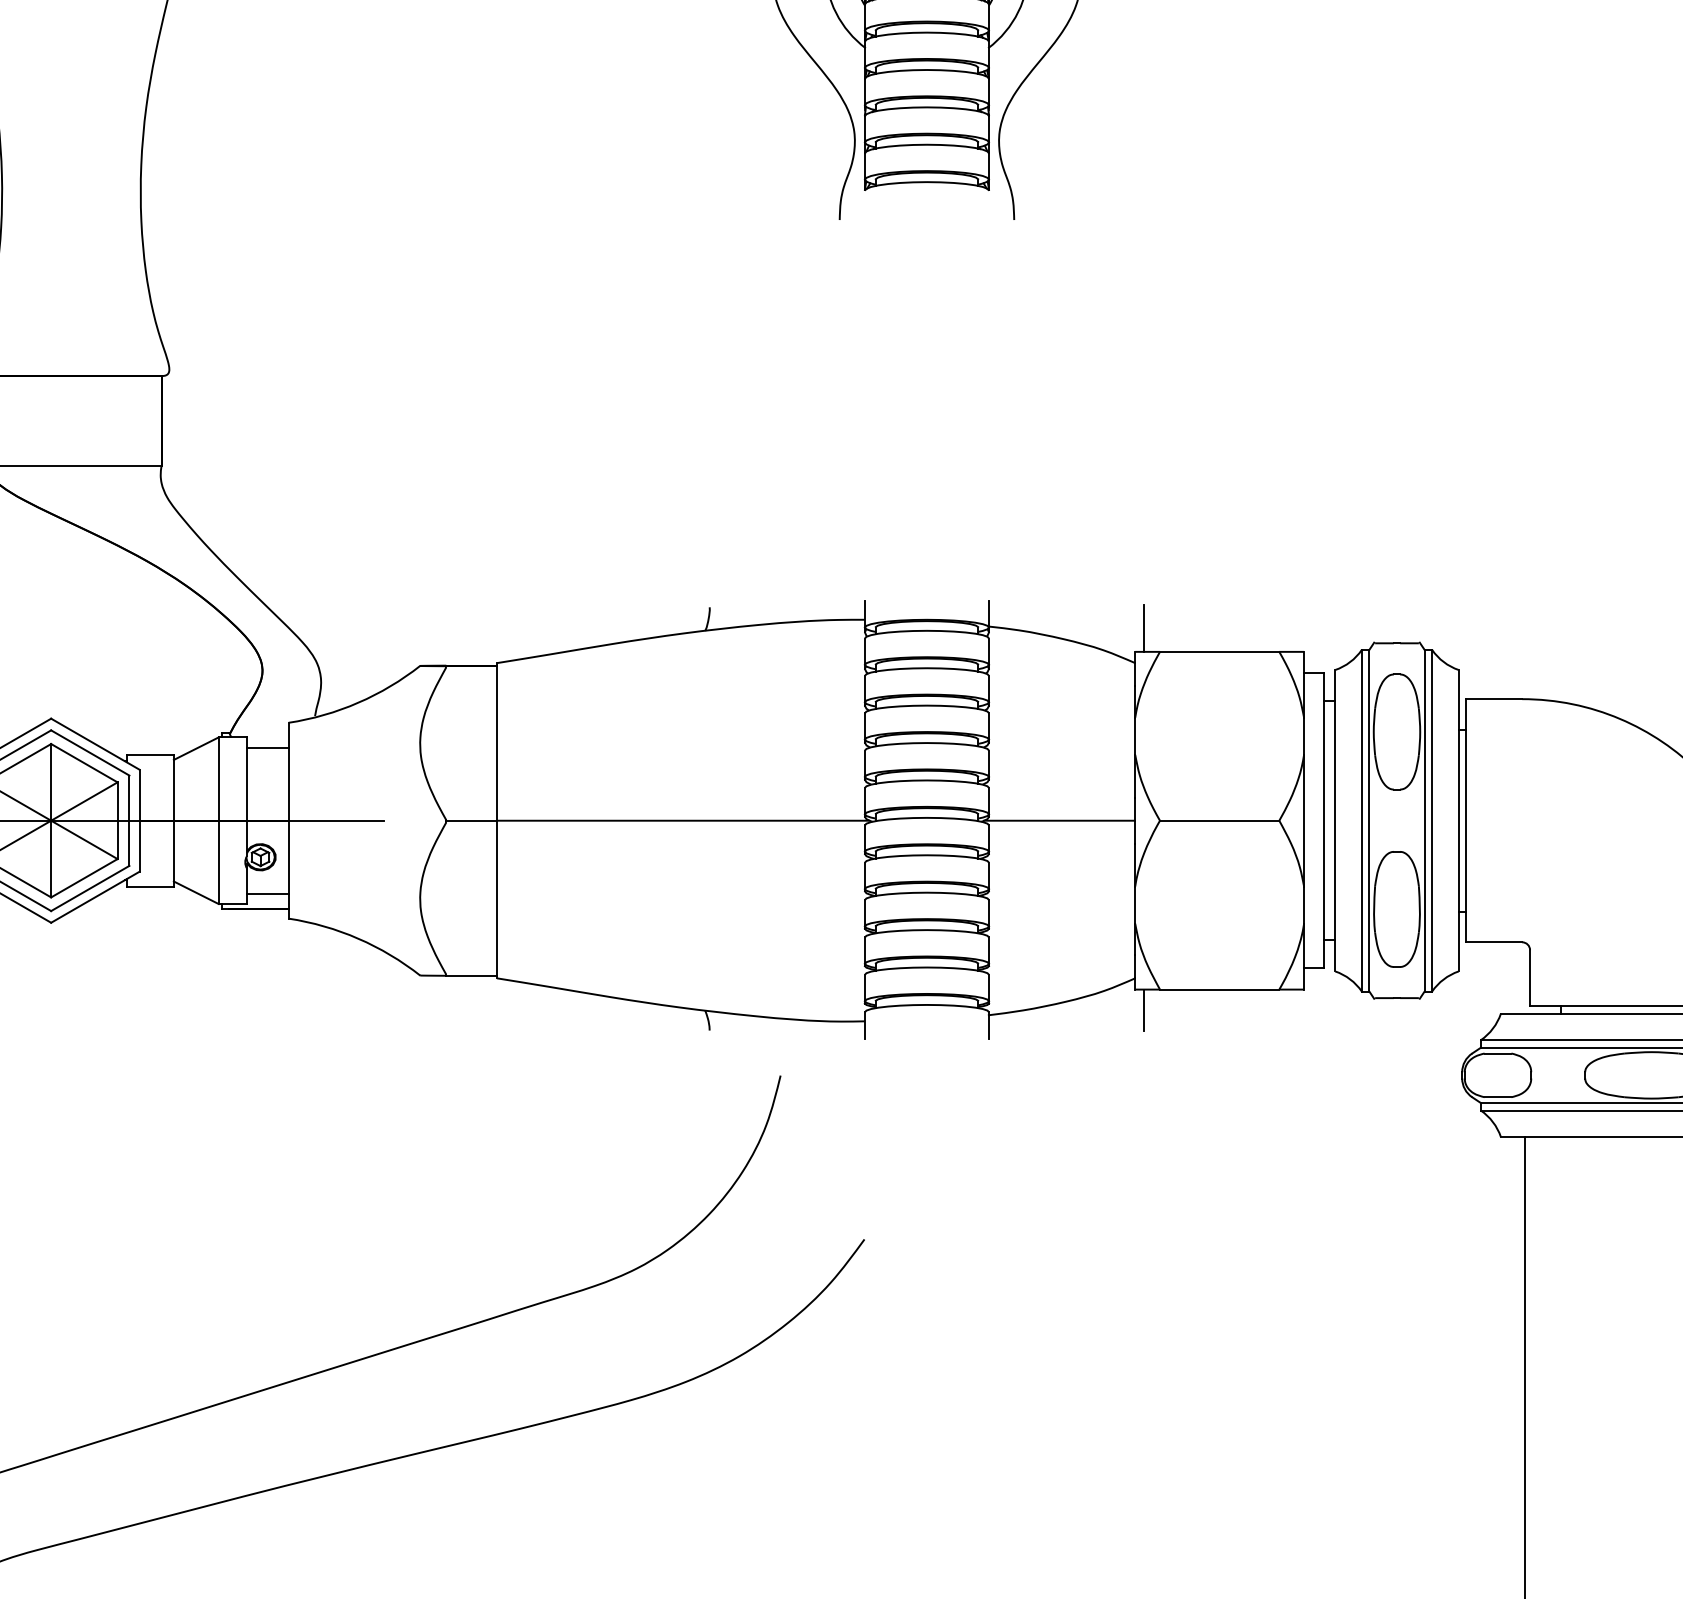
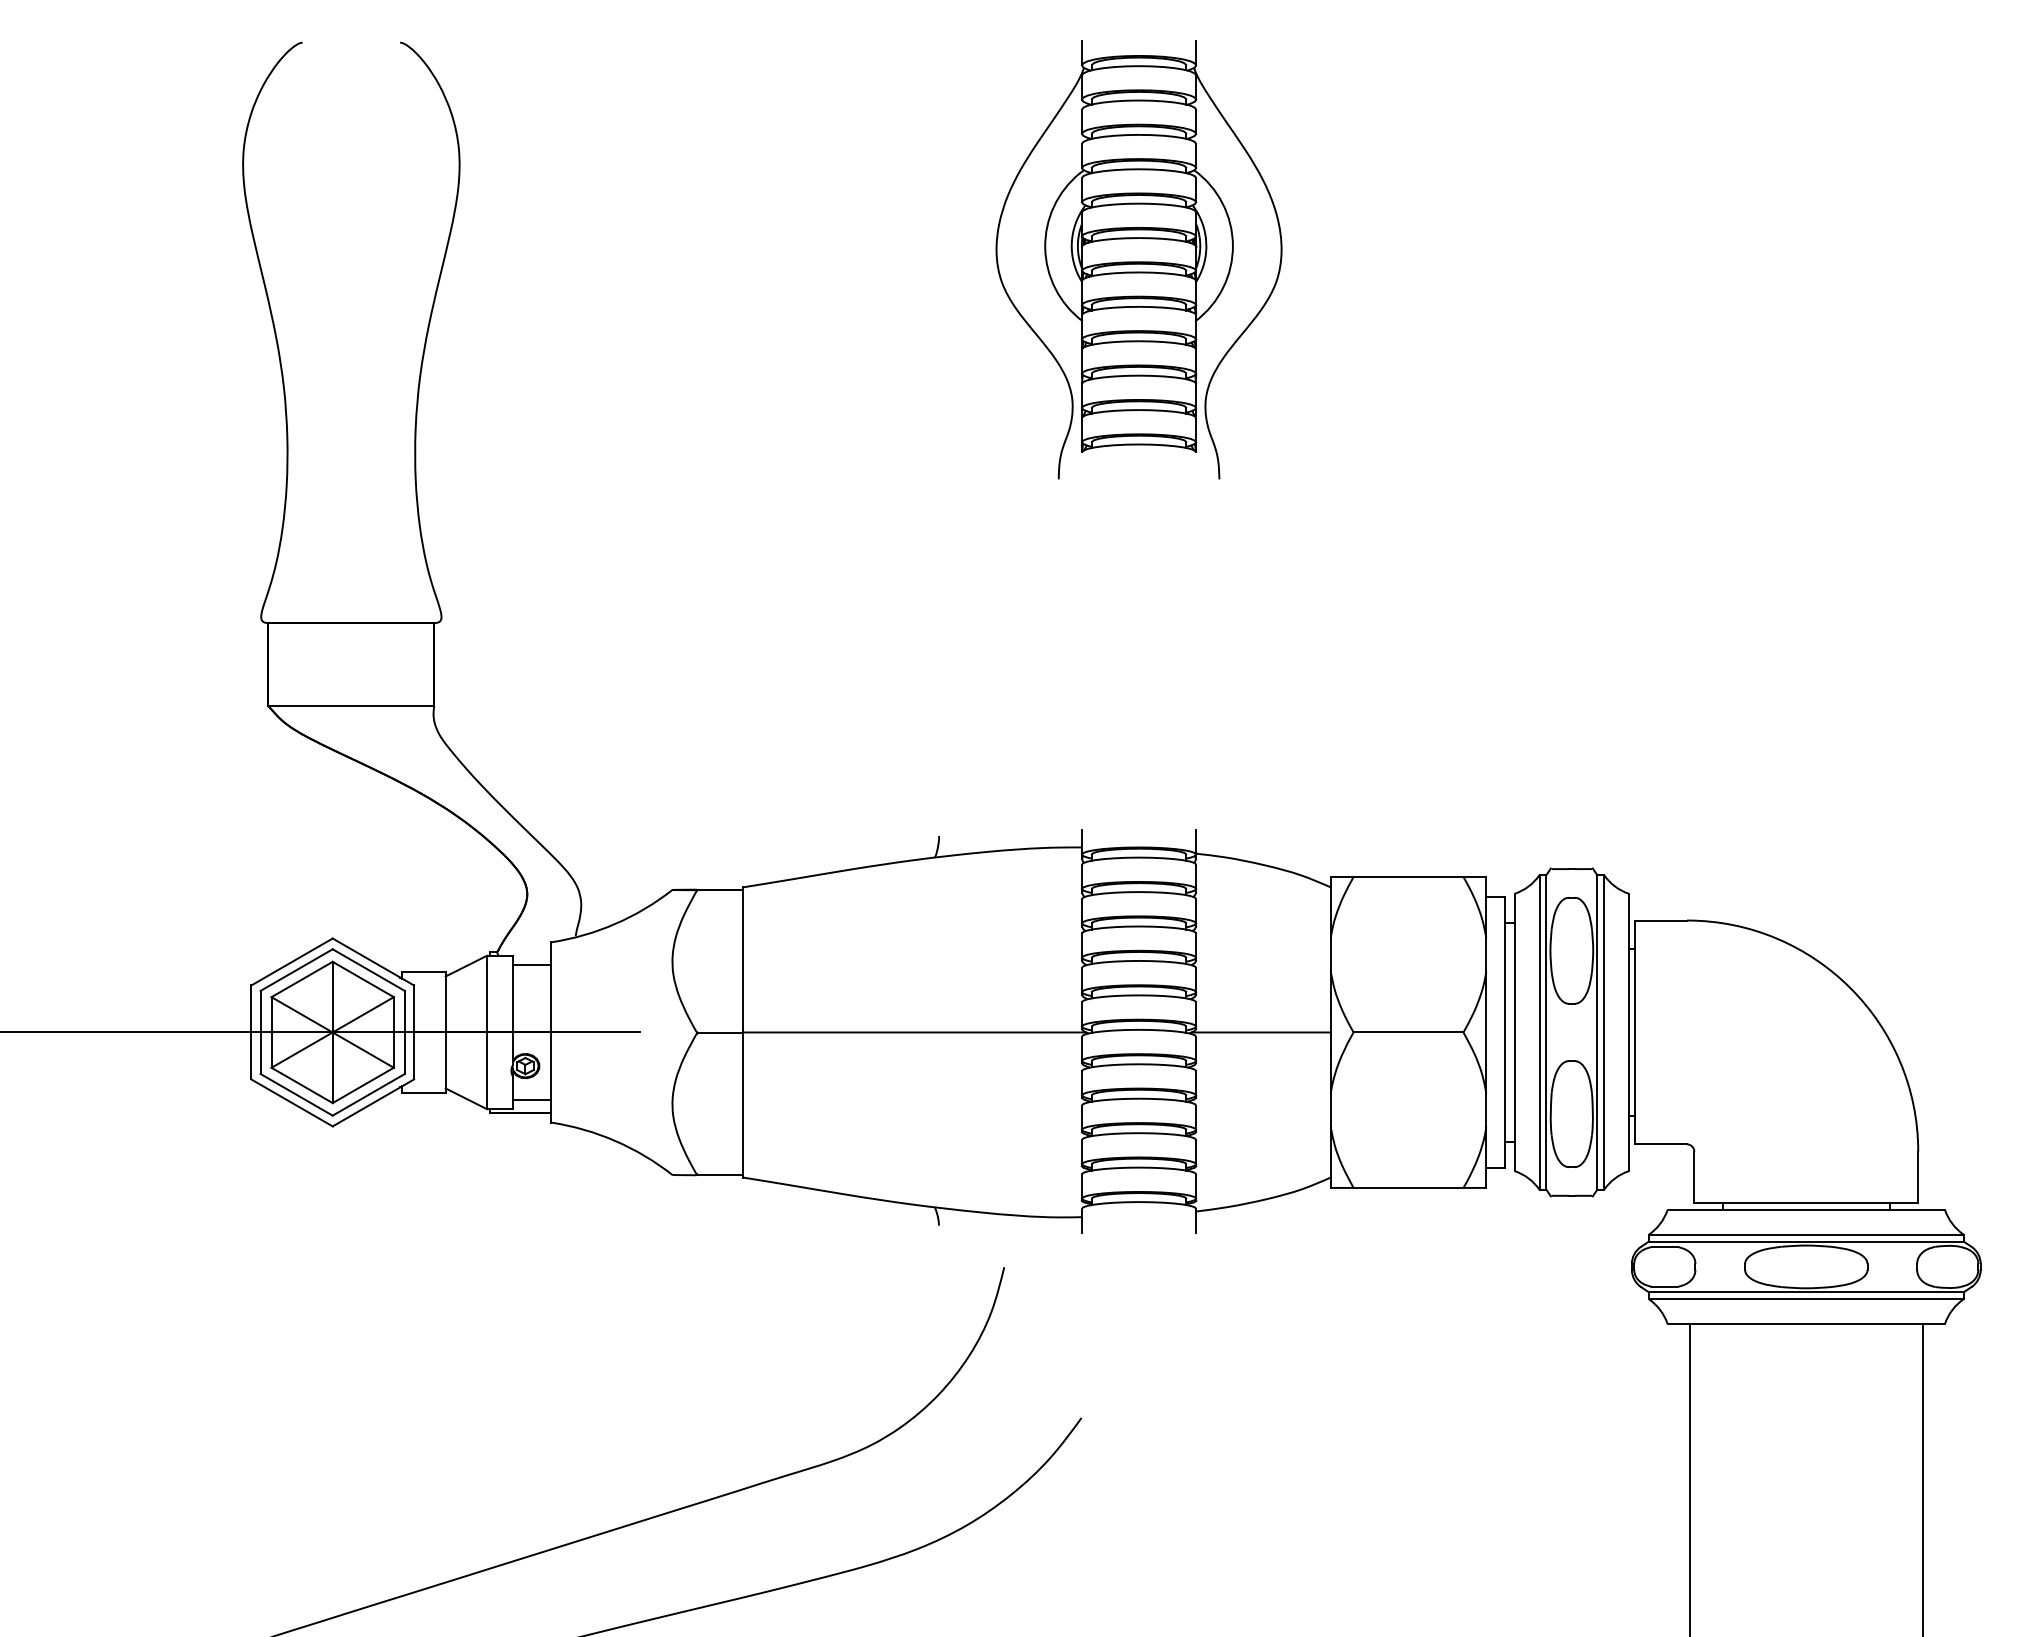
line: (1144, 628) -> (1339, 855), removed
line: (1144, 1009) -> (1339, 1206), removed

